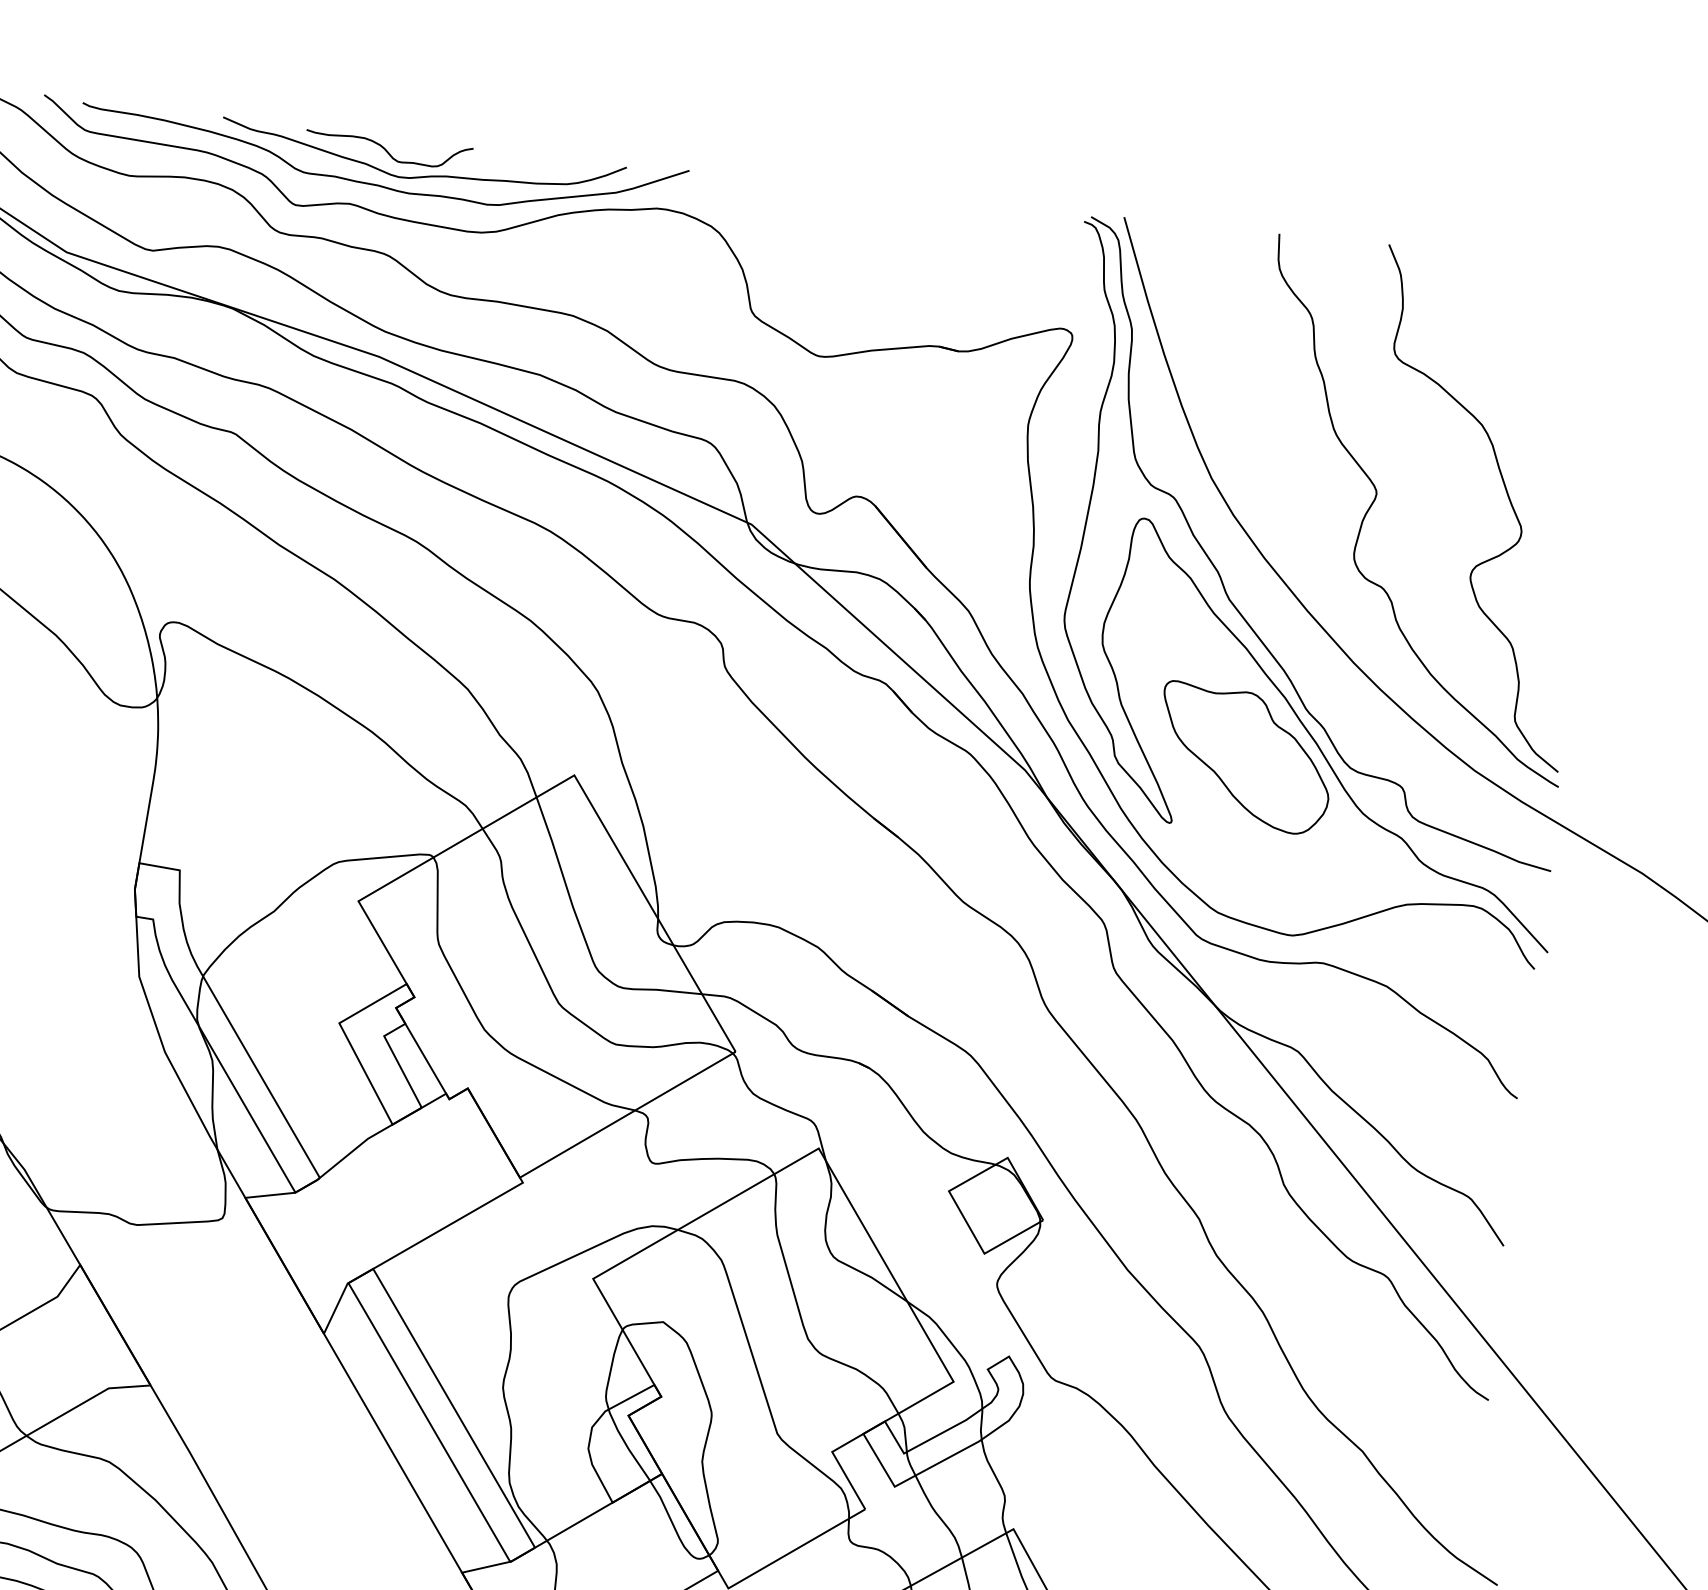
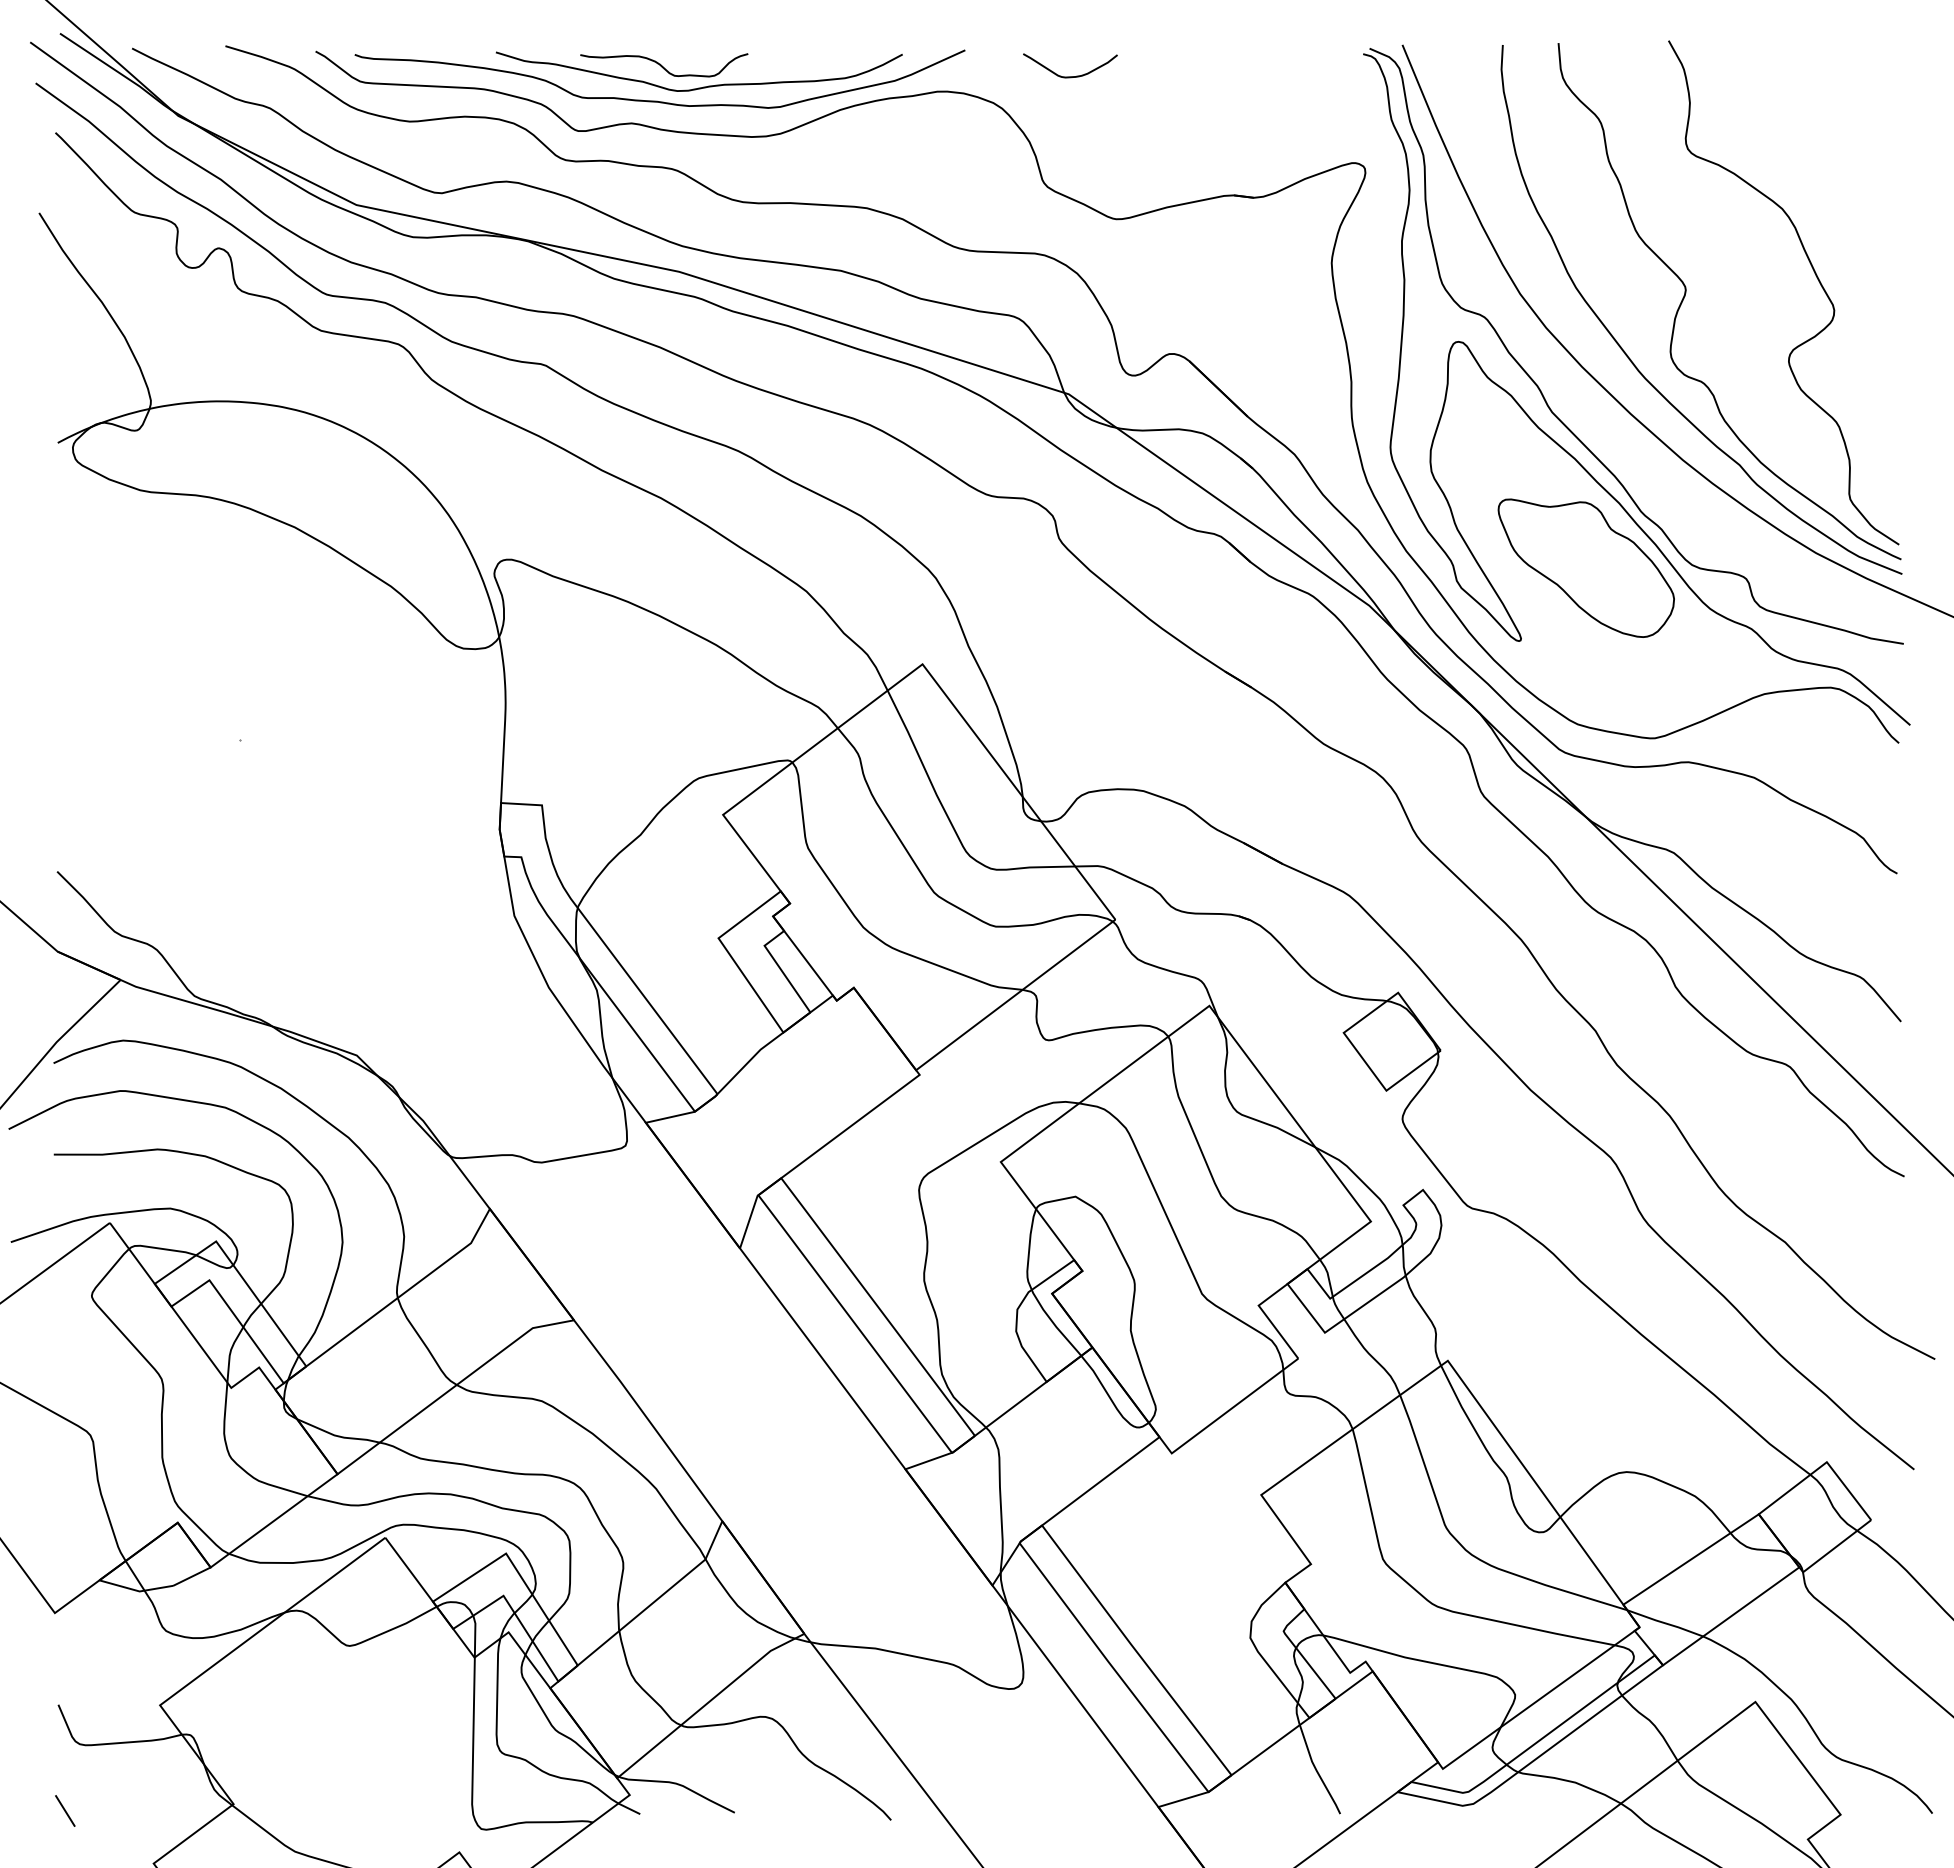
curve: (790, 209) -> (1070, 76), added
curve: (1314, 556) -> (1631, 359), added

